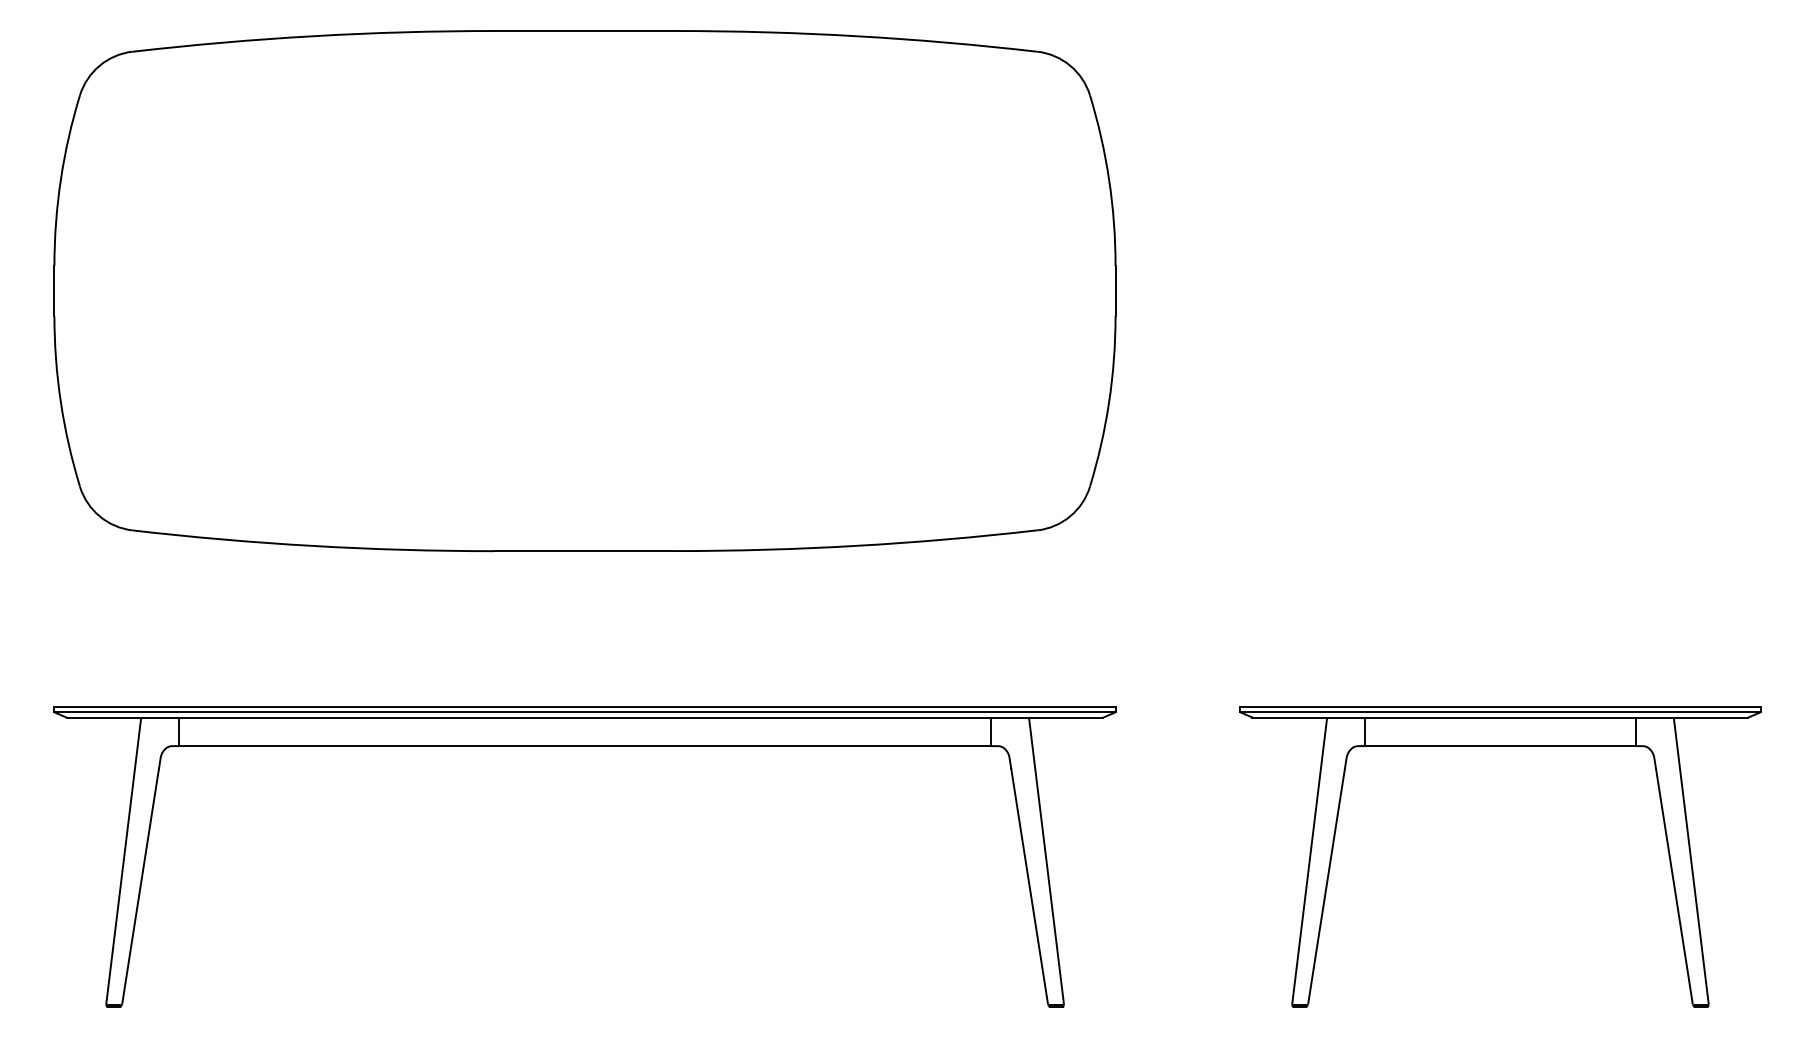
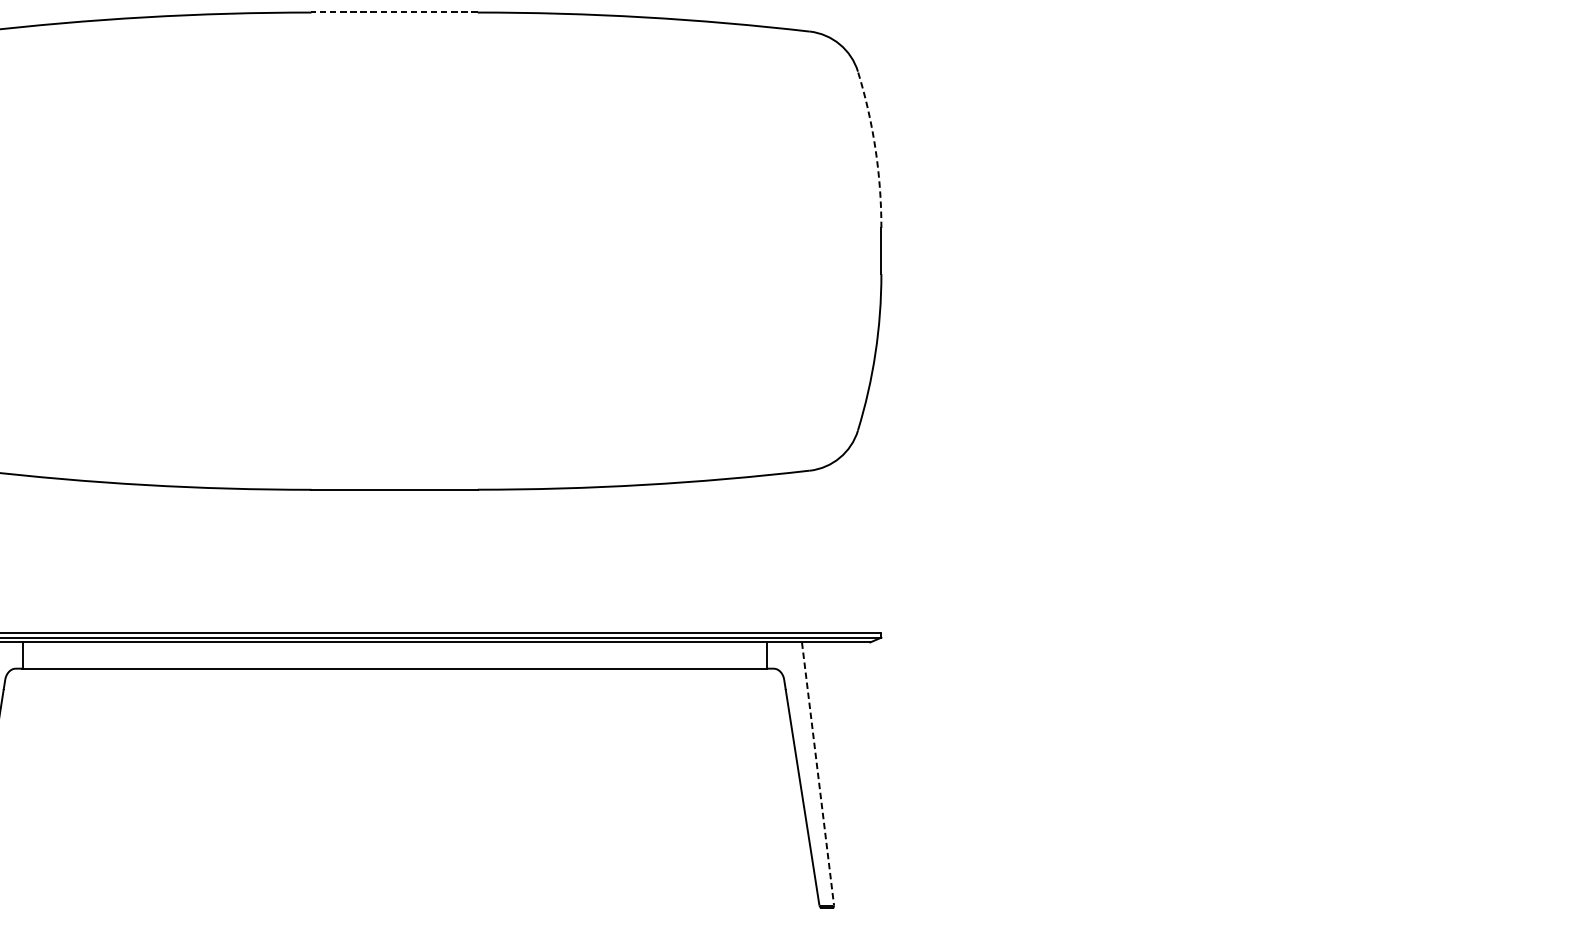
line: (585, 30) -> (395, 12), solid -> dashed
arc: (1109, 179) -> (875, 148), solid -> dashed
part: (1500, 746) -> (1234, 669), removed
line: (1046, 861) -> (818, 774), solid -> dashed

